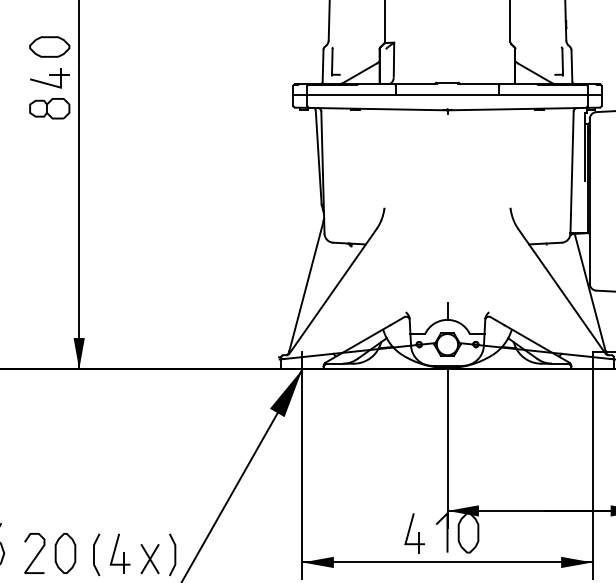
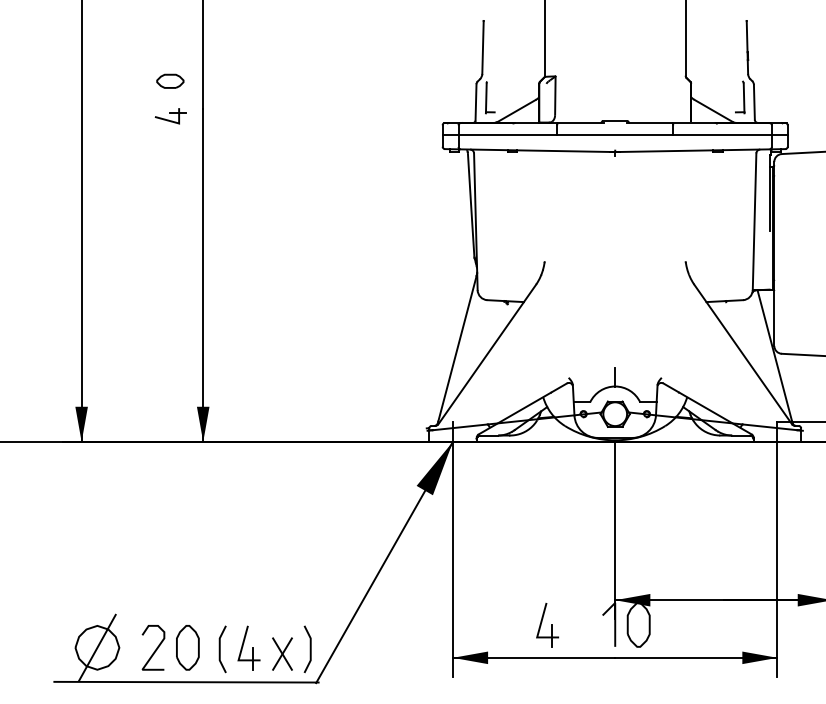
part: (49, 47) -> (170, 81), size x0.6
part: (49, 77) -> (170, 115), size x0.7
part: (49, 108) -> (170, 150), removed
part: (414, 533) -> (547, 625), moved

